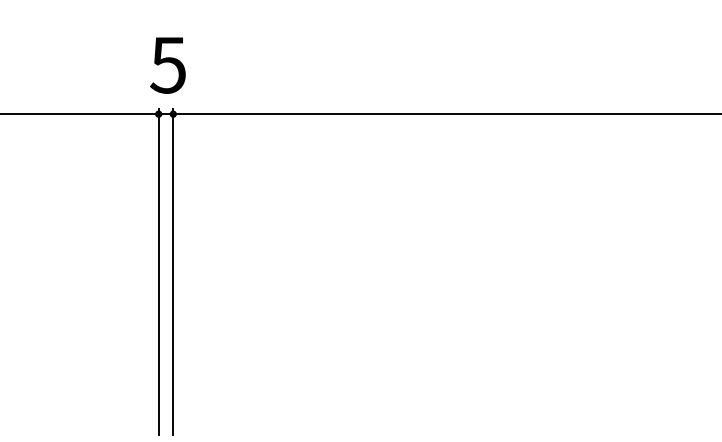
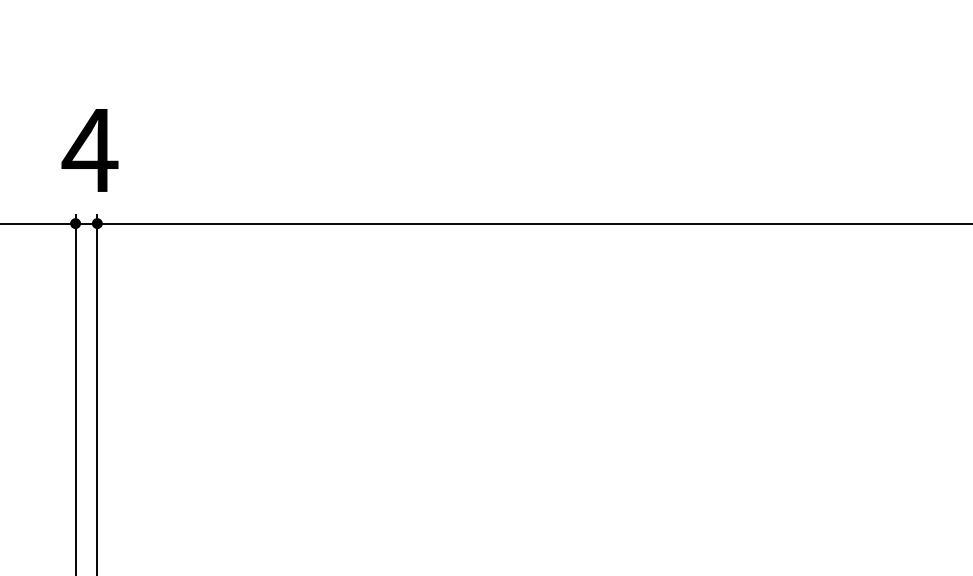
text: (168, 65) -> (90, 150), 5 -> 4

